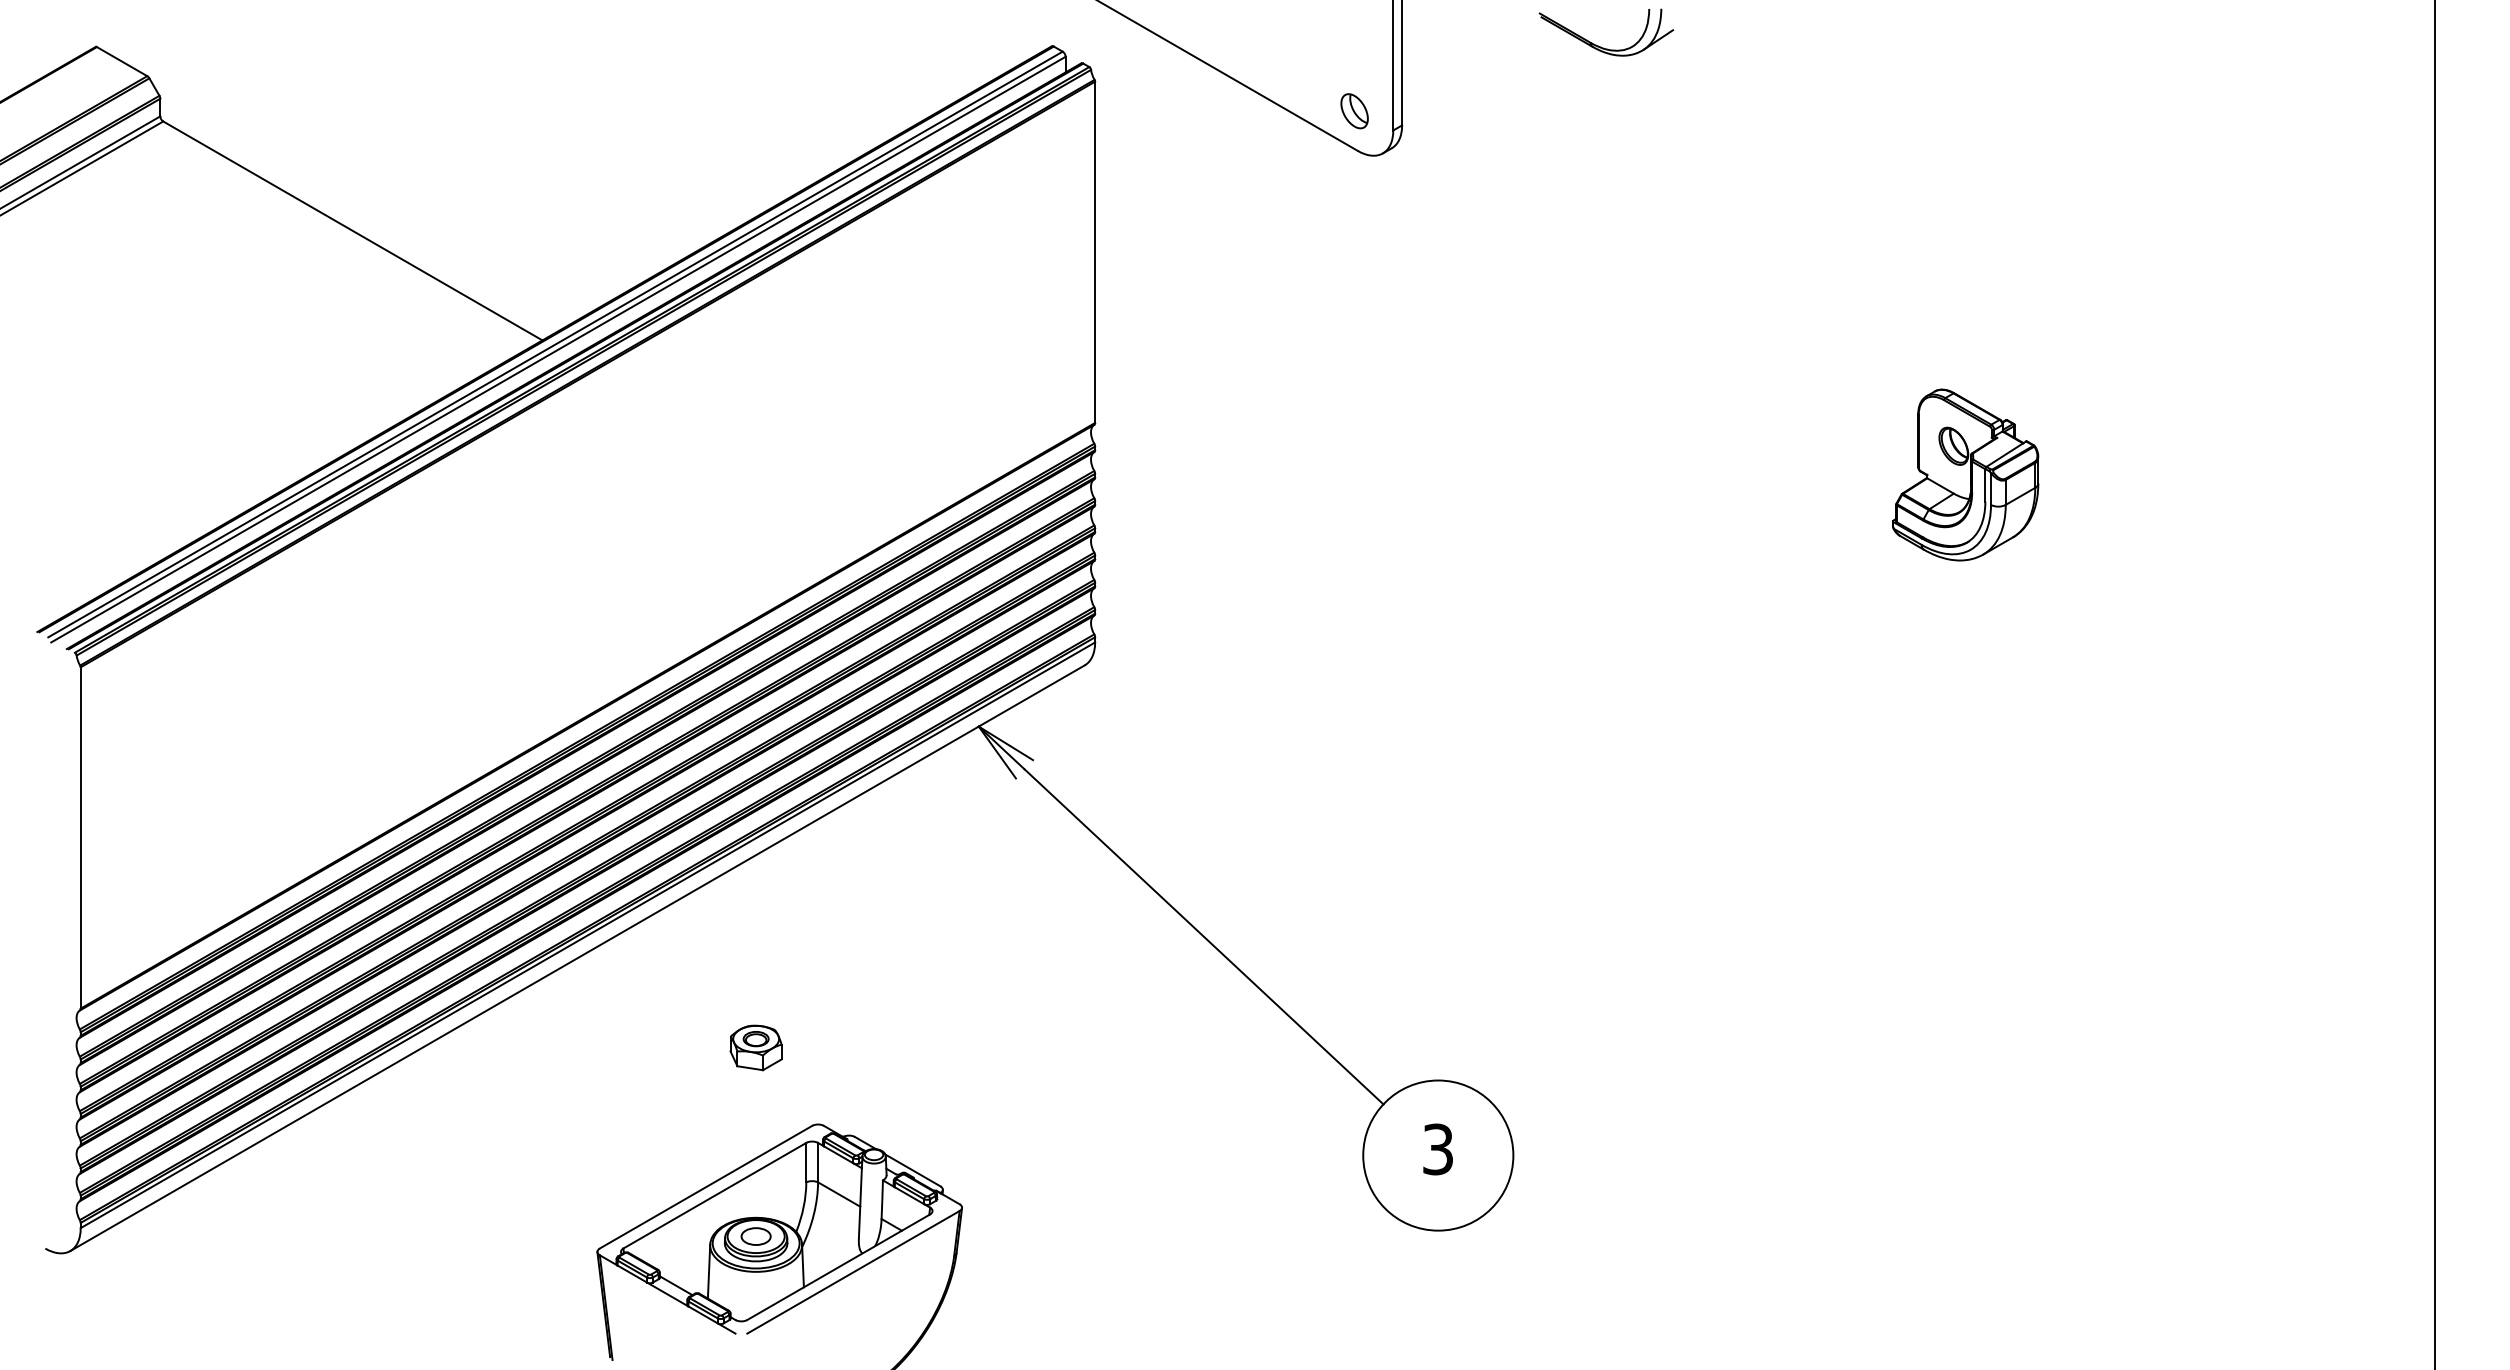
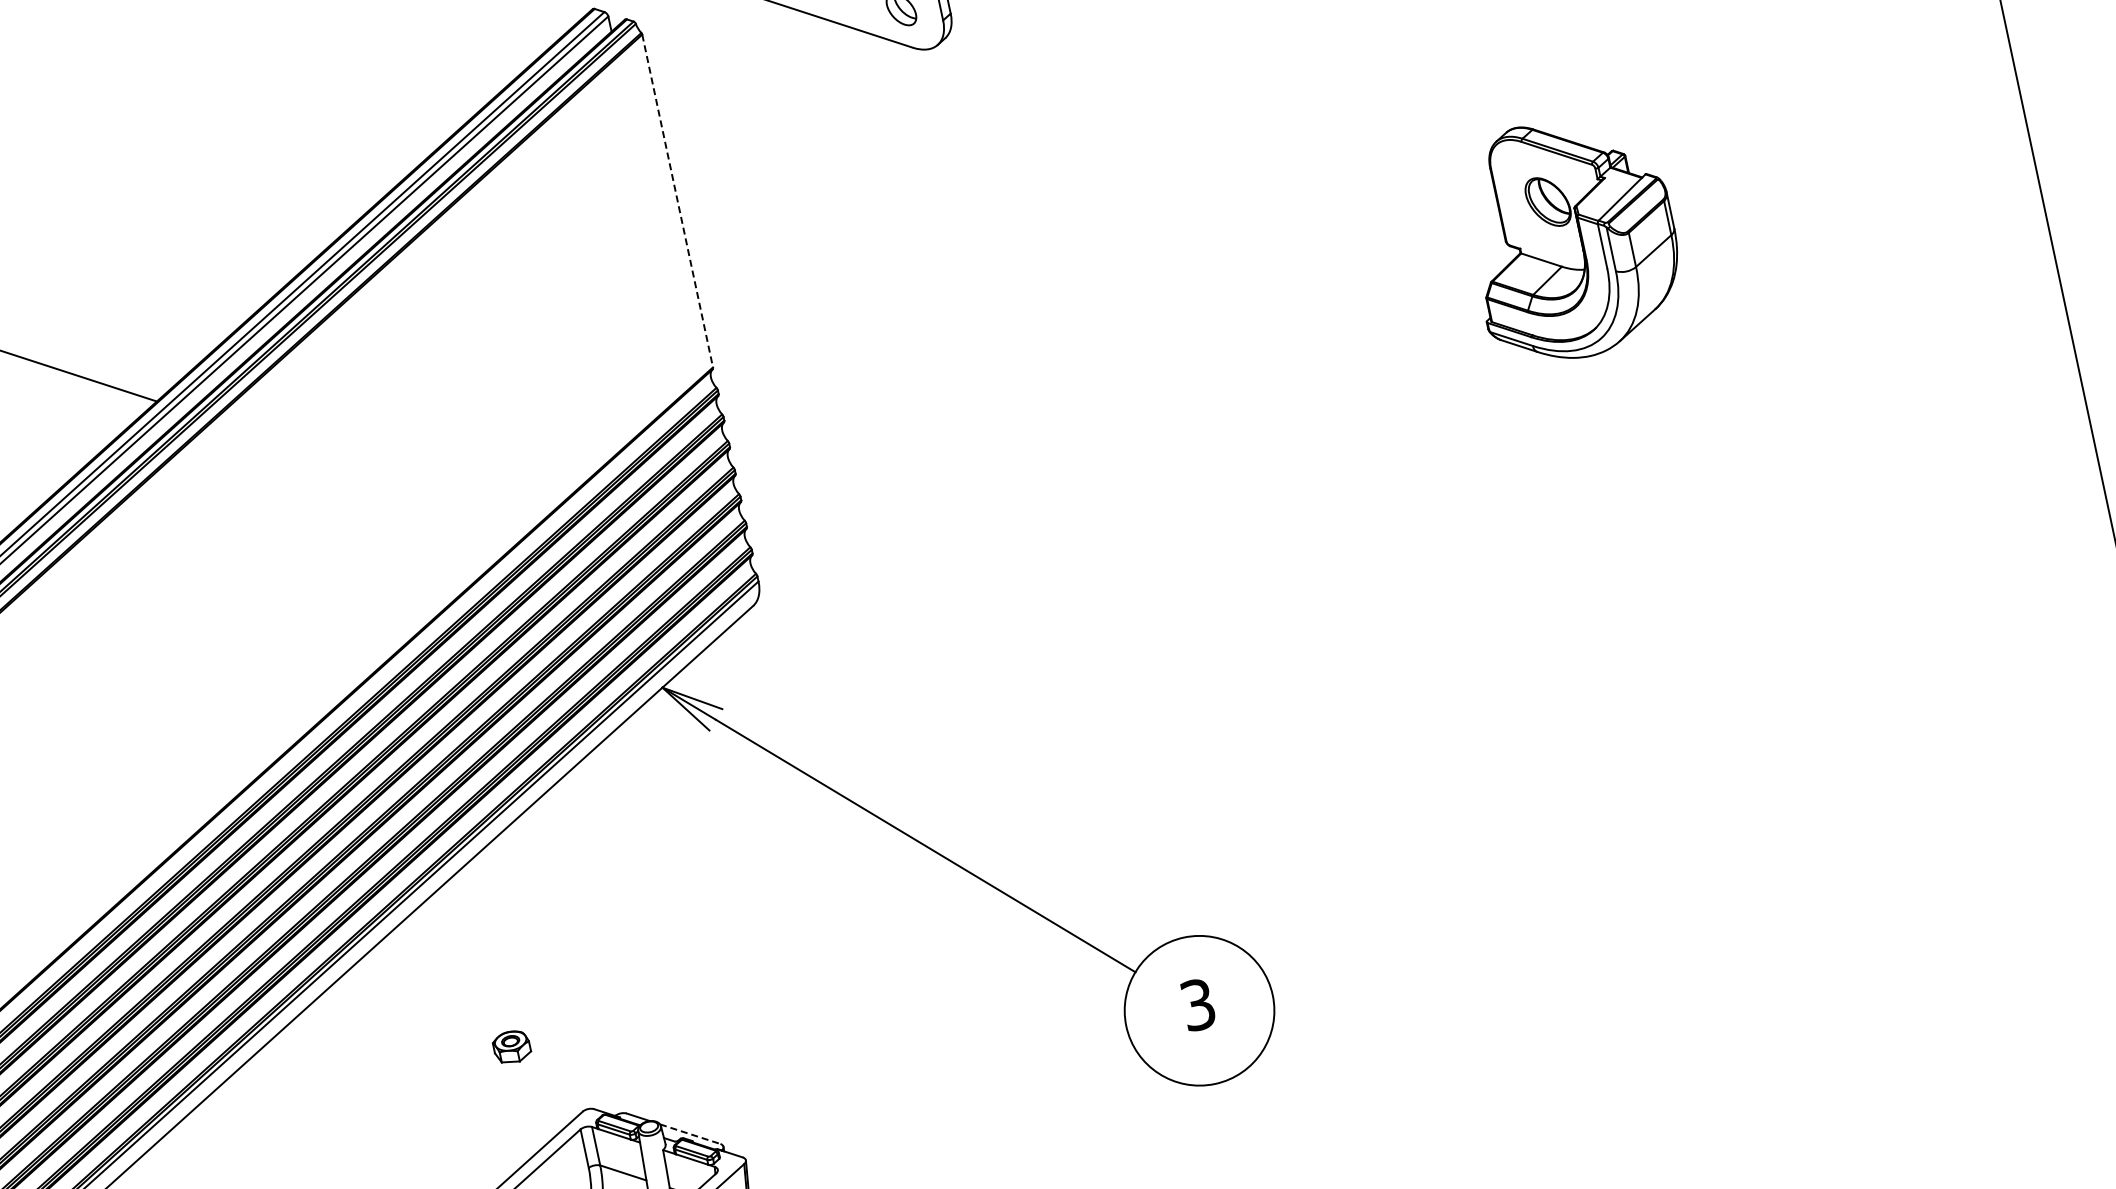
line: (1095, 252) -> (678, 201), solid -> dashed
part: (1965, 474) -> (1572, 237), size x1.4
part: (755, 1047) -> (511, 1046), size x0.7
line: (912, 1170) -> (689, 1134), solid -> dashed

